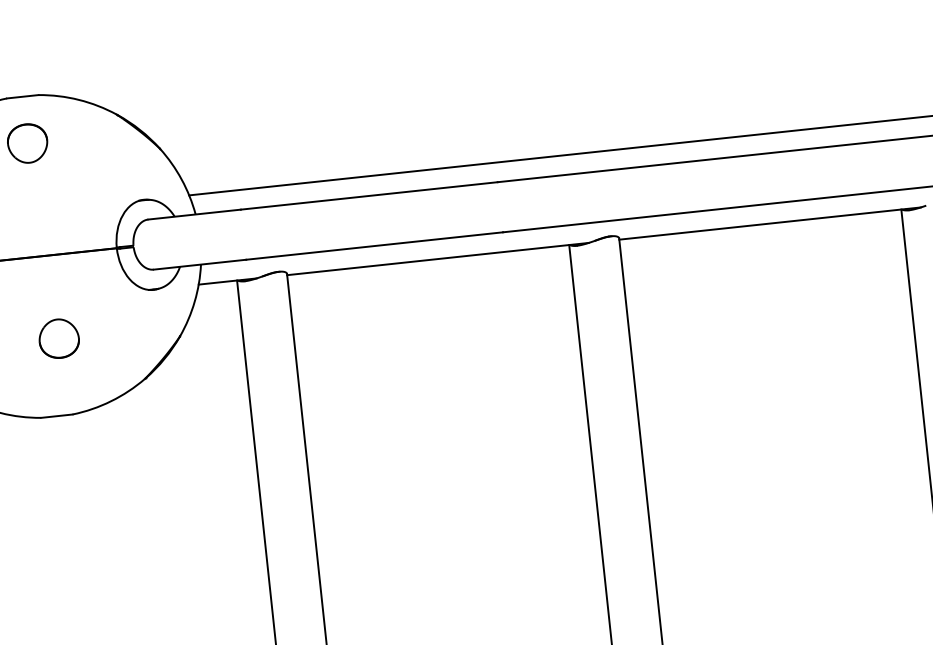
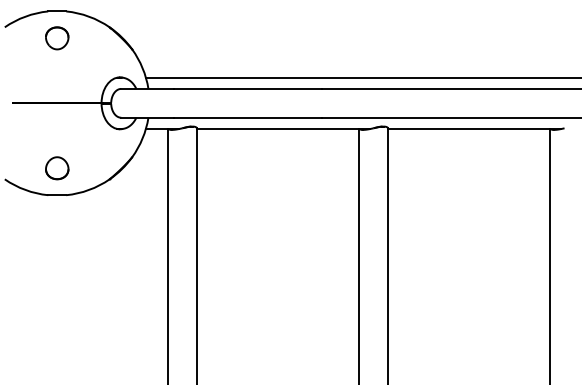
part: (59, 339) -> (57, 168), moved

